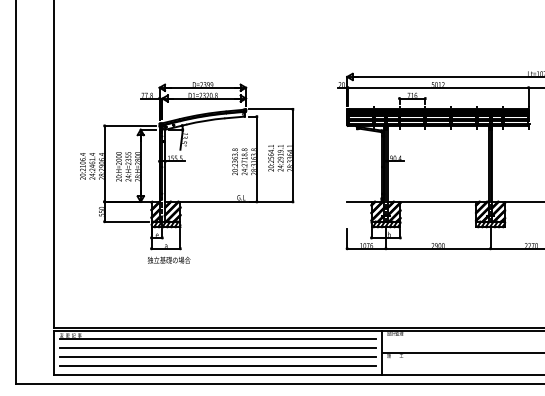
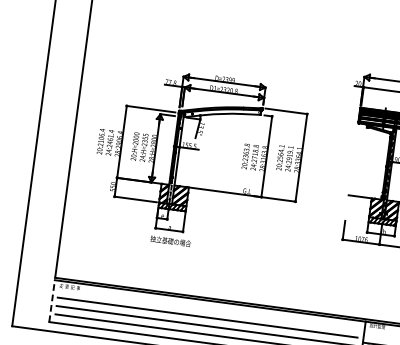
part: (187, 172) -> (199, 160), moved
line: (217, 339) -> (208, 309), removed
line: (54, 352) -> (52, 300), solid -> dashed

